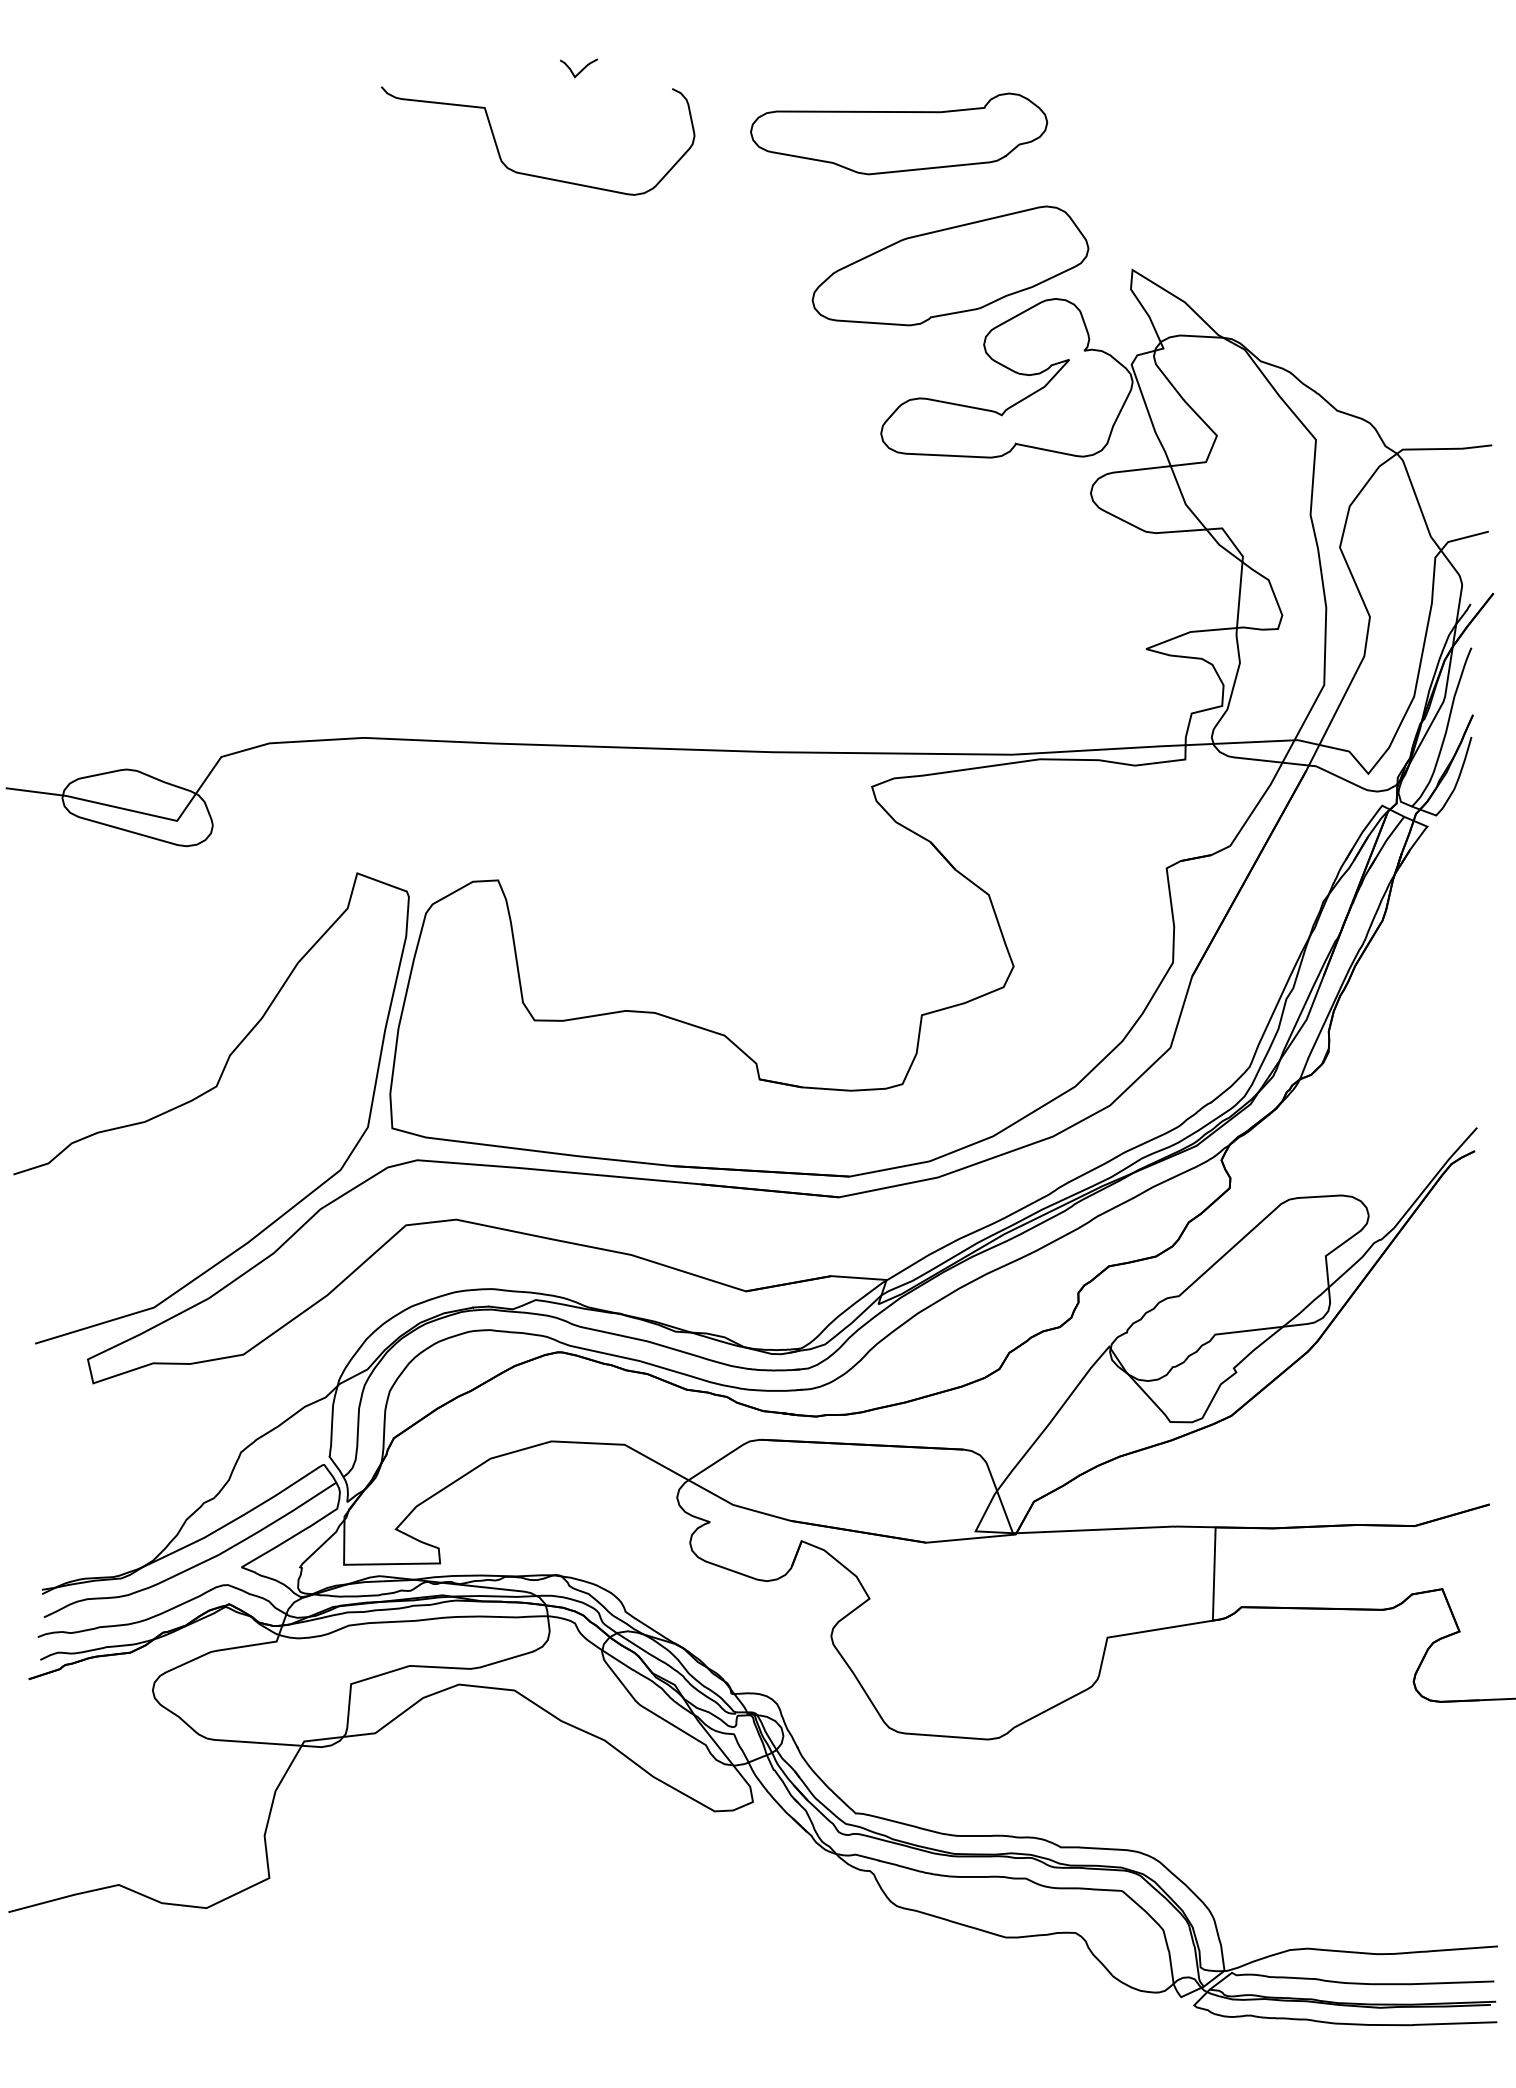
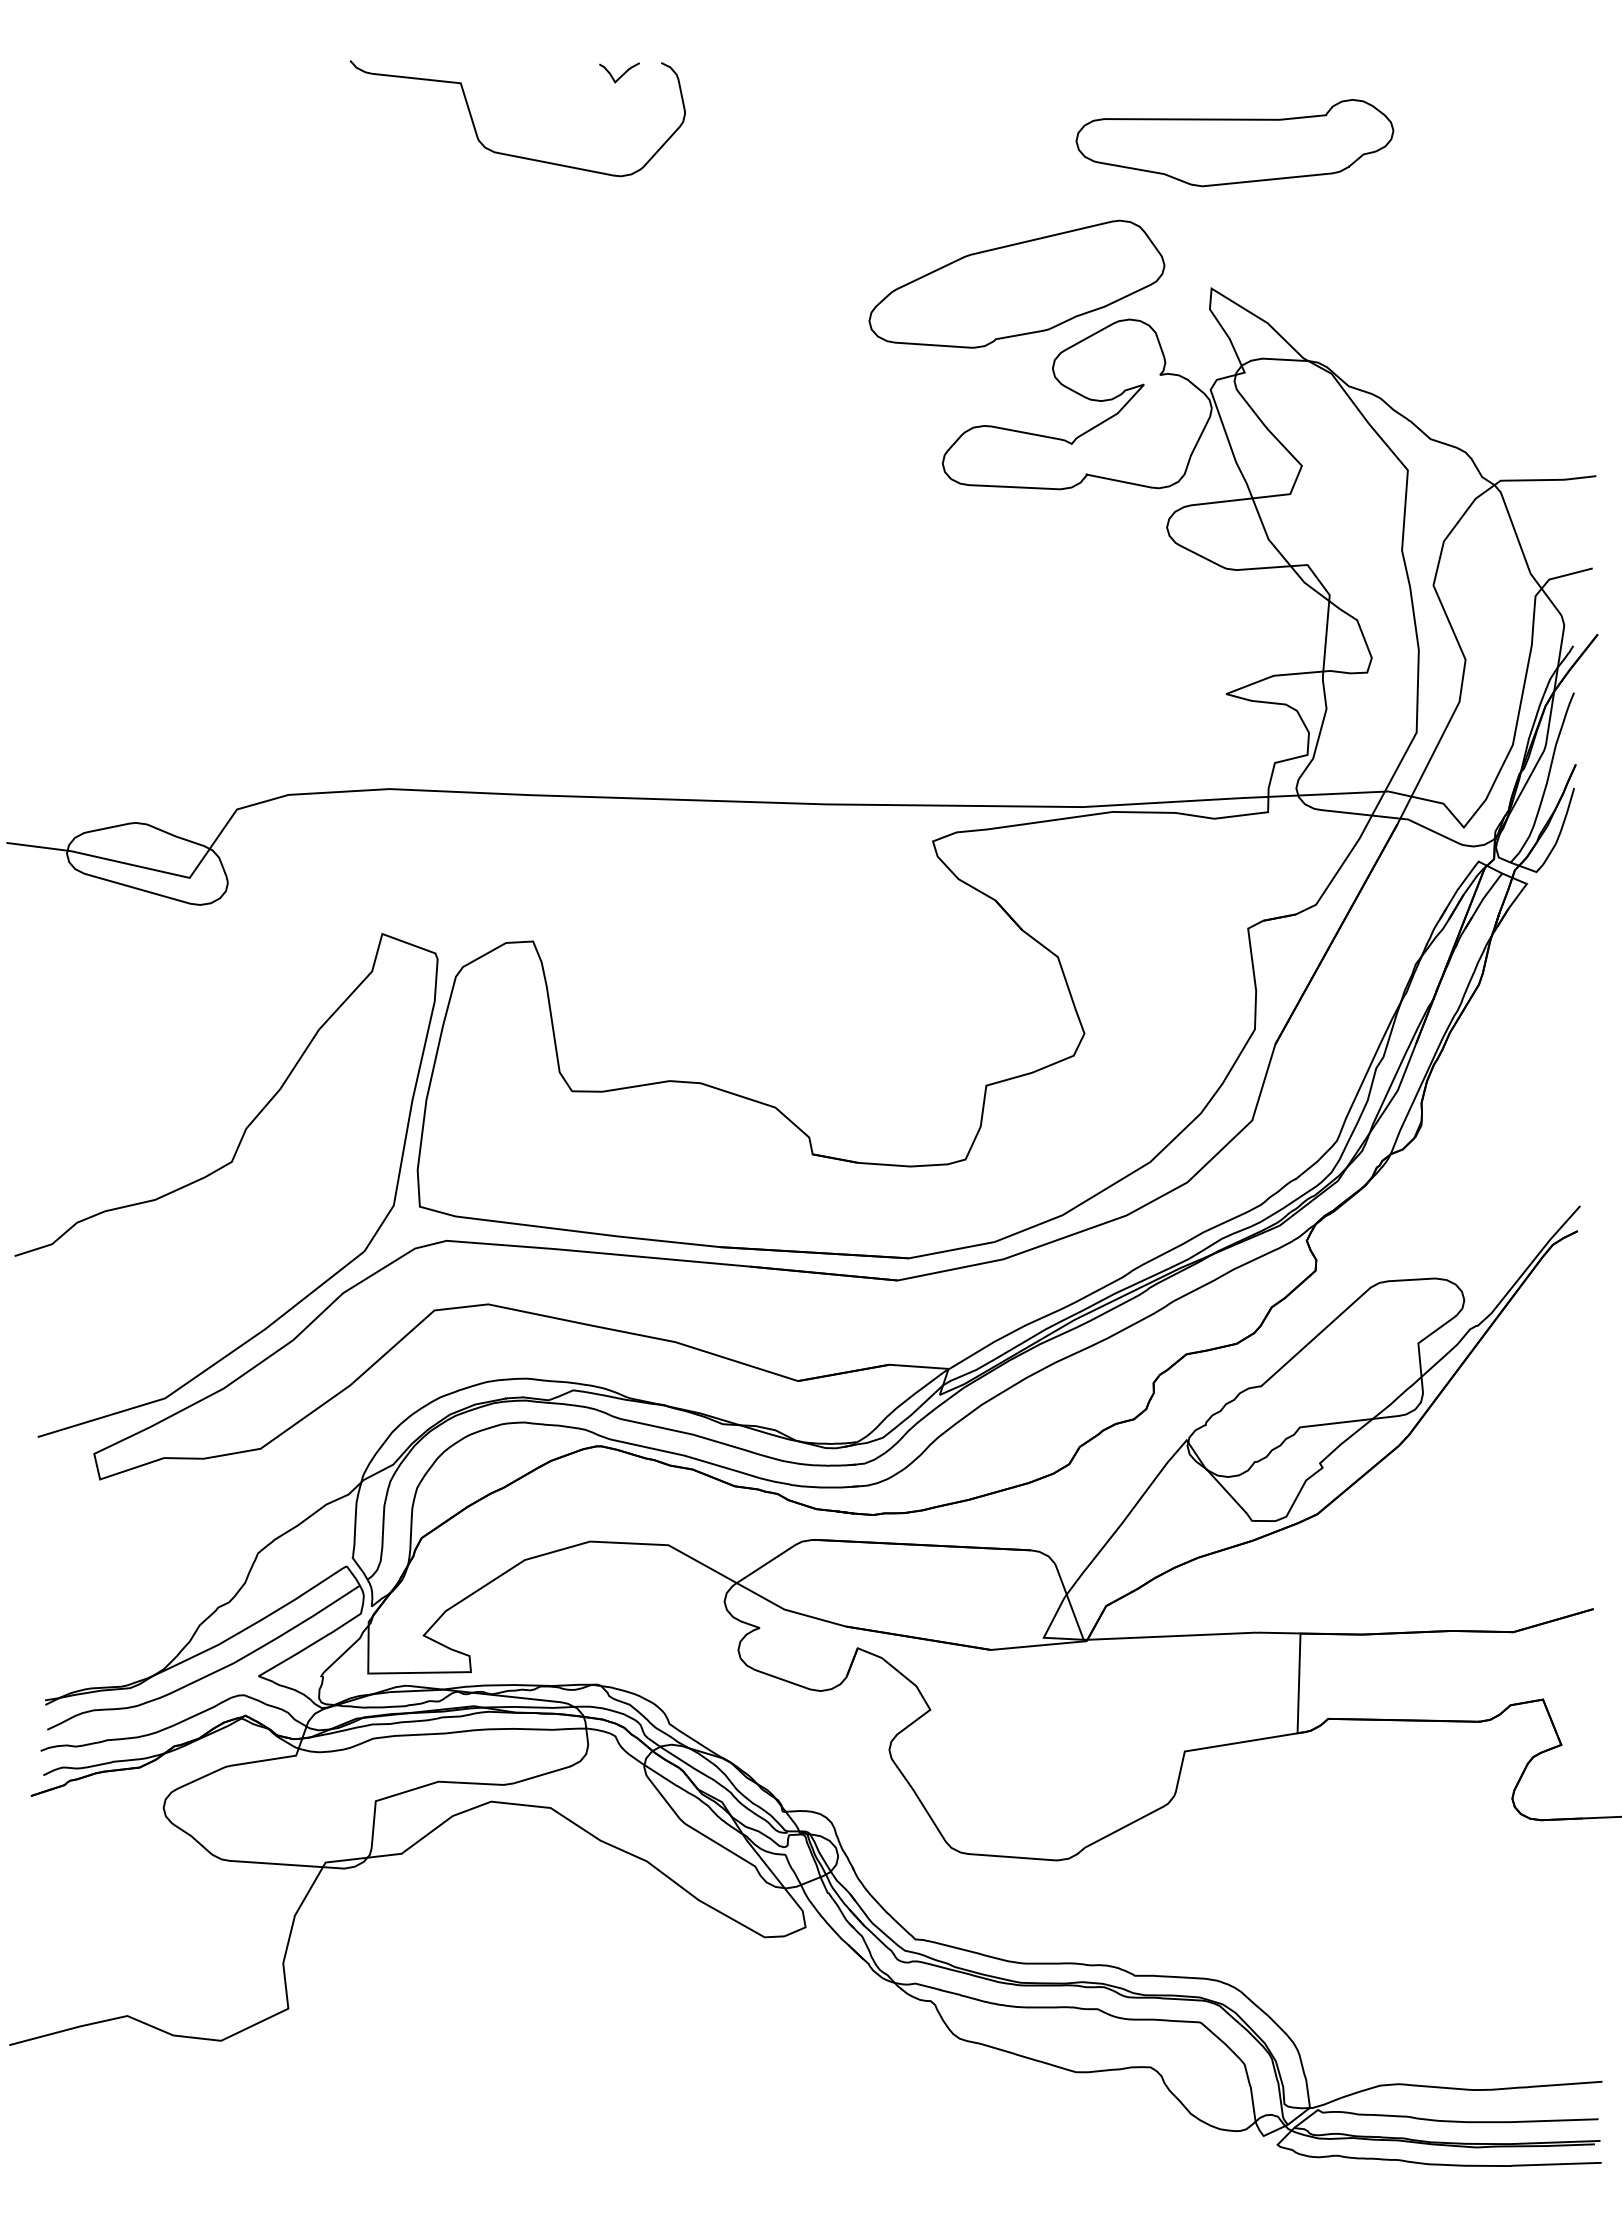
part: (898, 134) -> (1234, 143), moved
curve: (533, 174) -> (512, 154), moved

